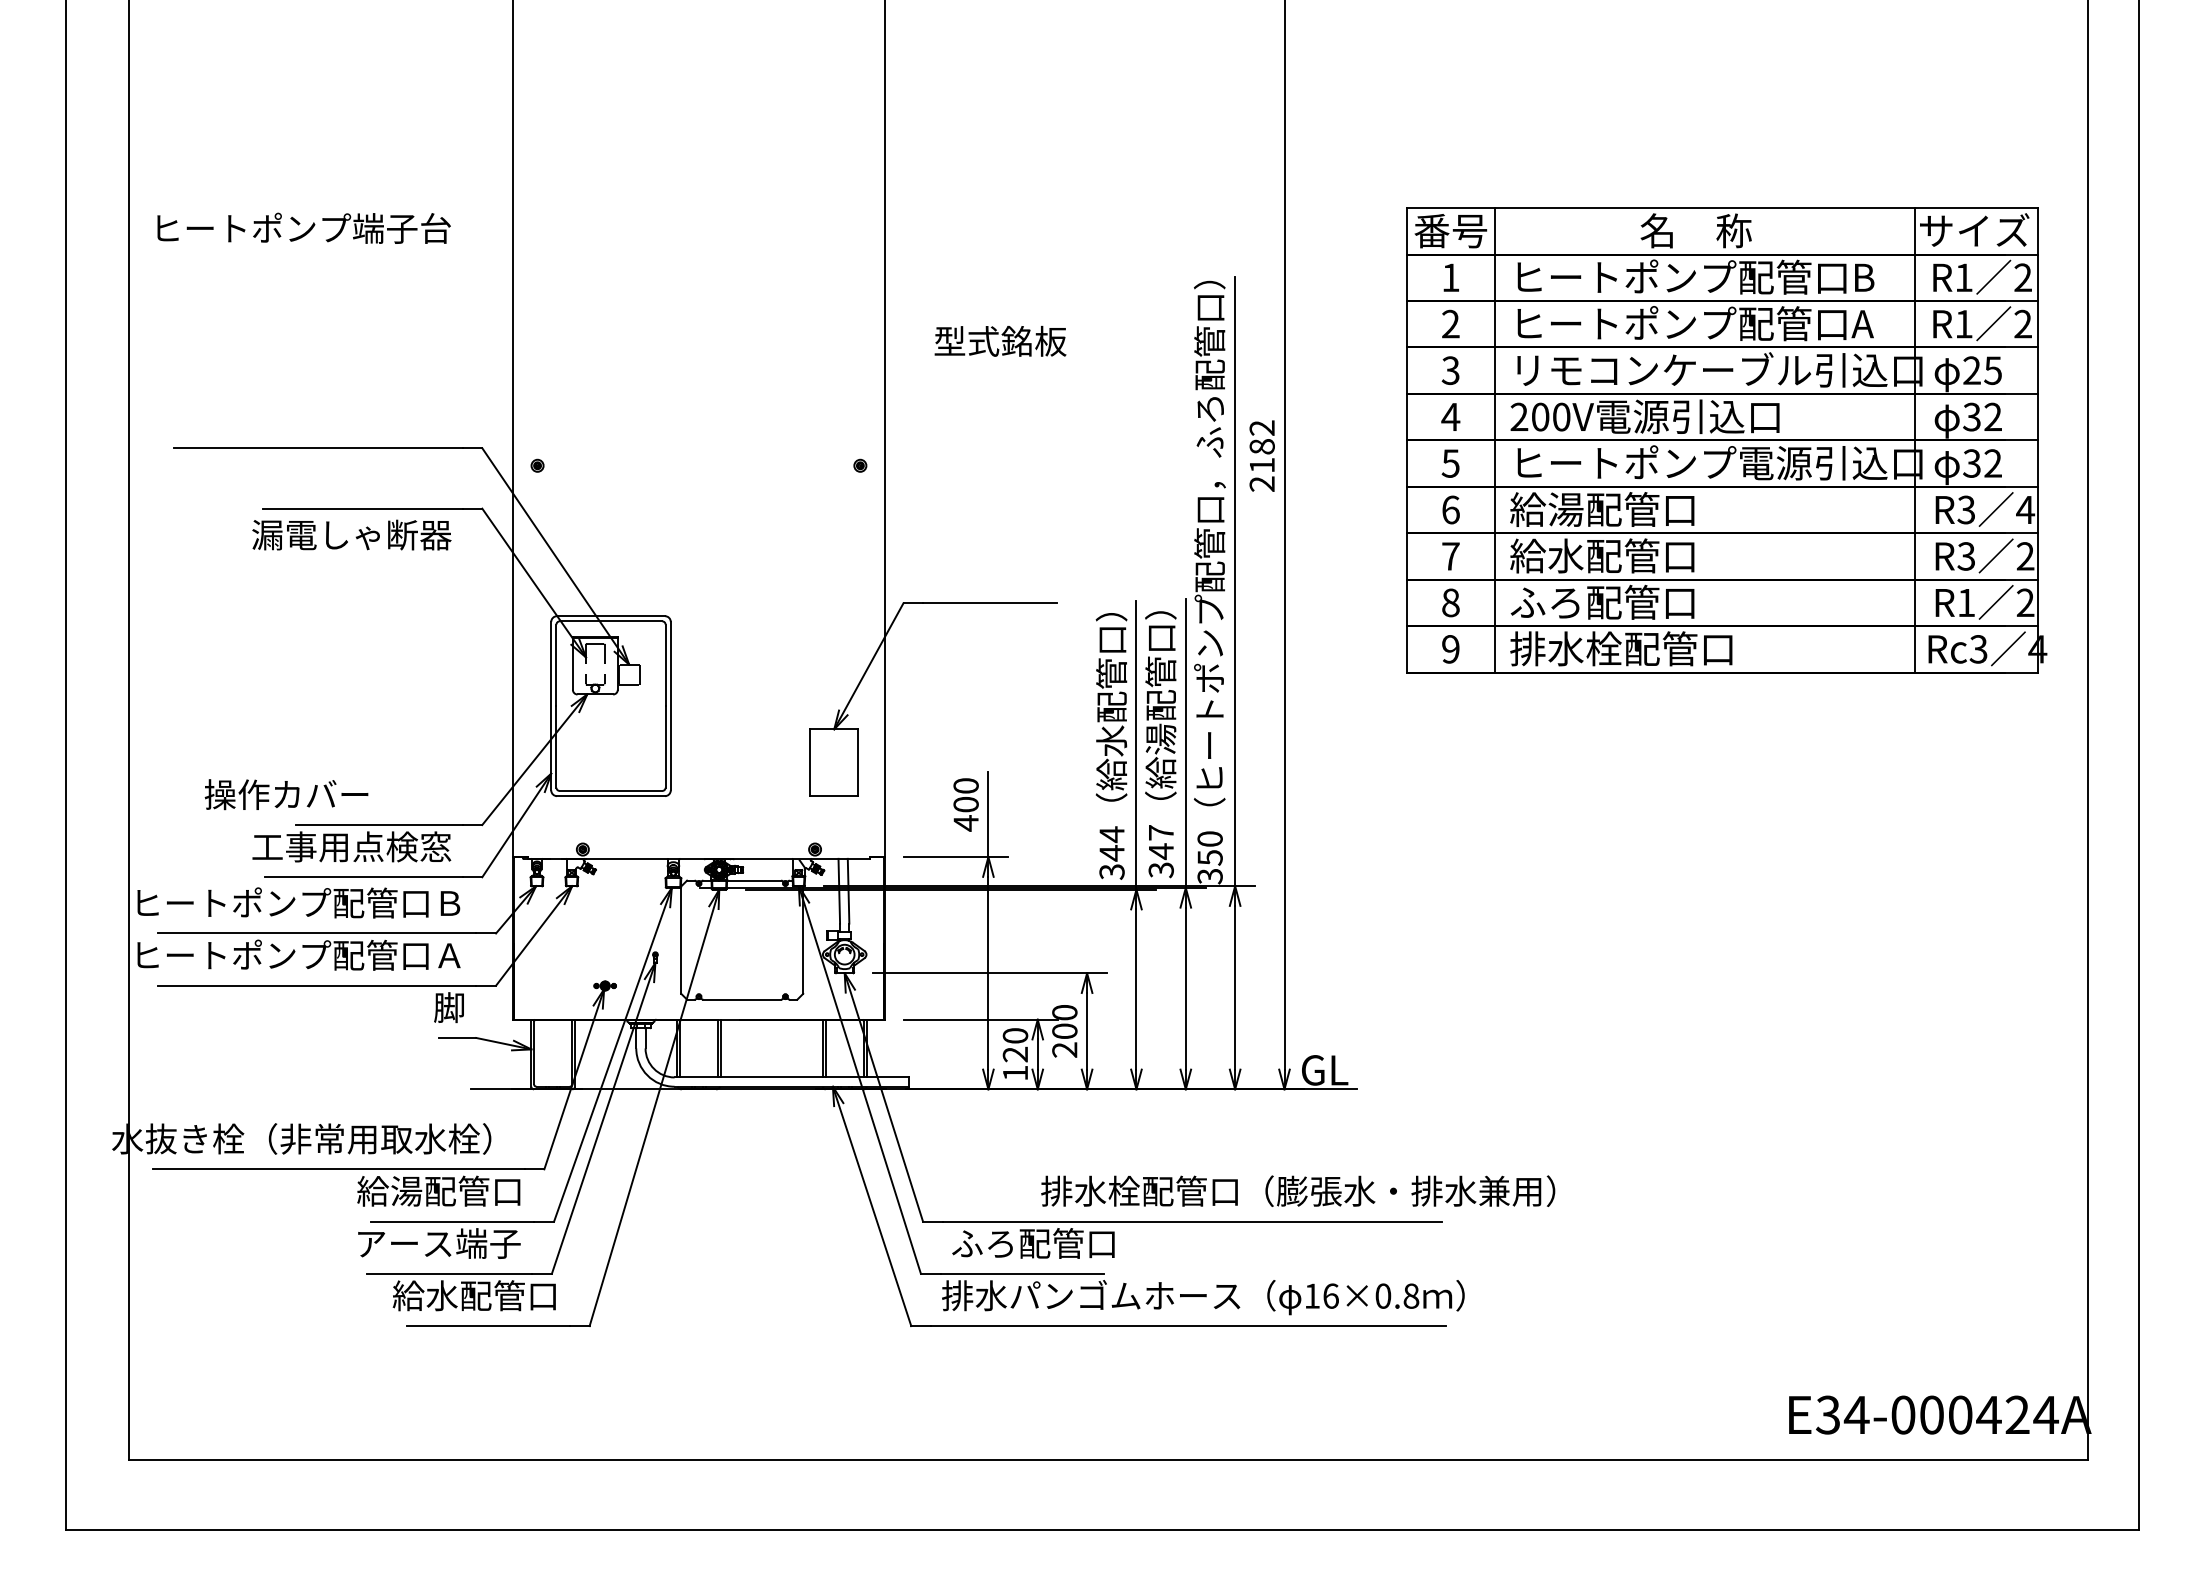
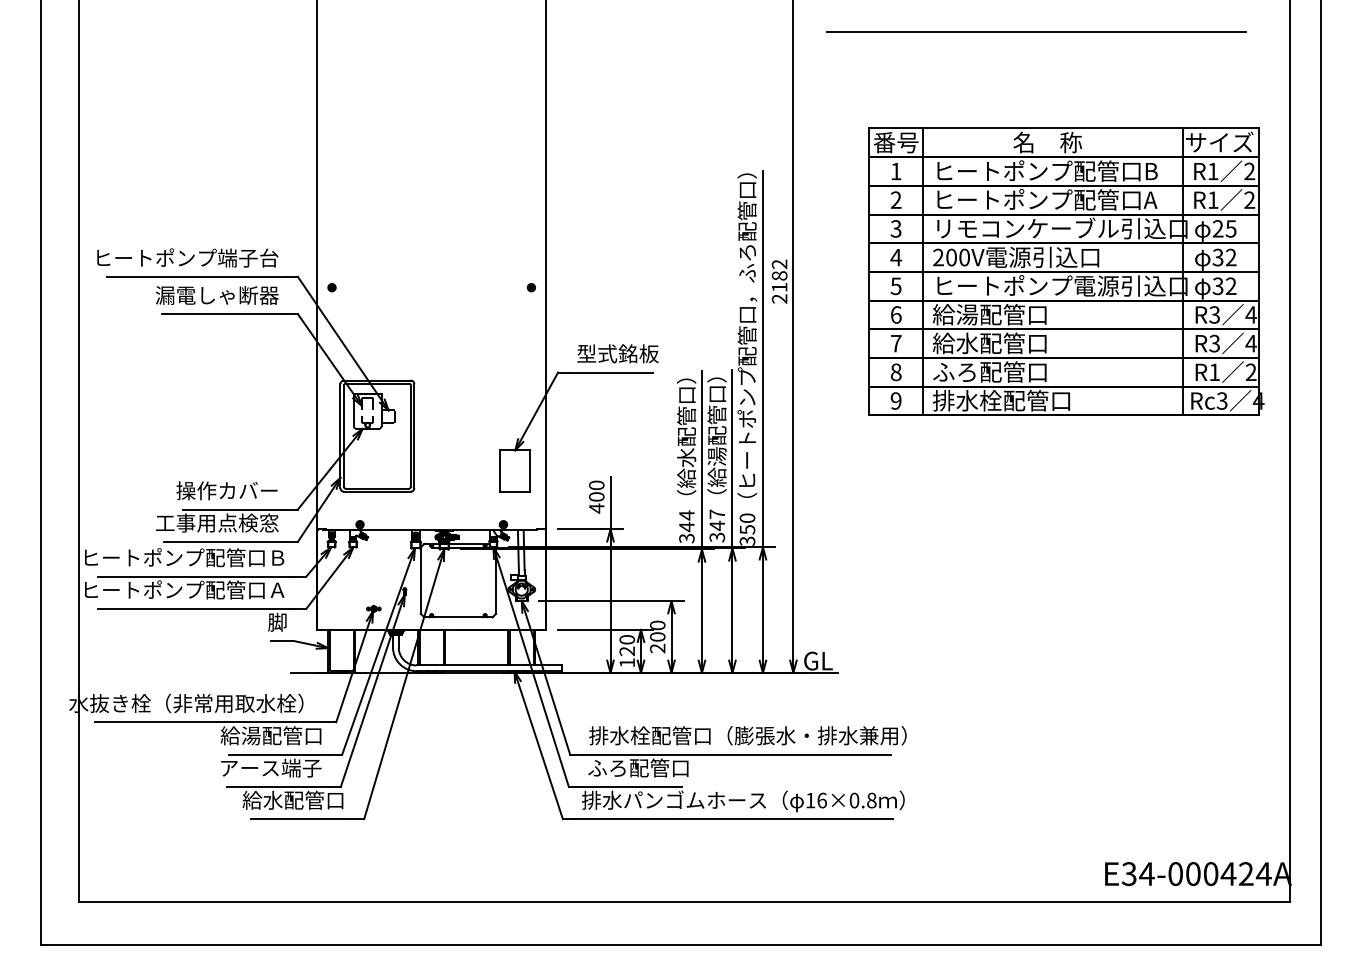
line: (1678, 52) -> (1036, 32), added
text: (303, 227) -> (187, 257), moved
text: (999, 340) -> (617, 353), moved
text: (352, 535) -> (217, 295), moved
text: (2026, 556) -> (1251, 343), 2 -> 4
text: (285, 794) -> (226, 490), moved
text: (1297, 1190) -> (747, 735), moved

